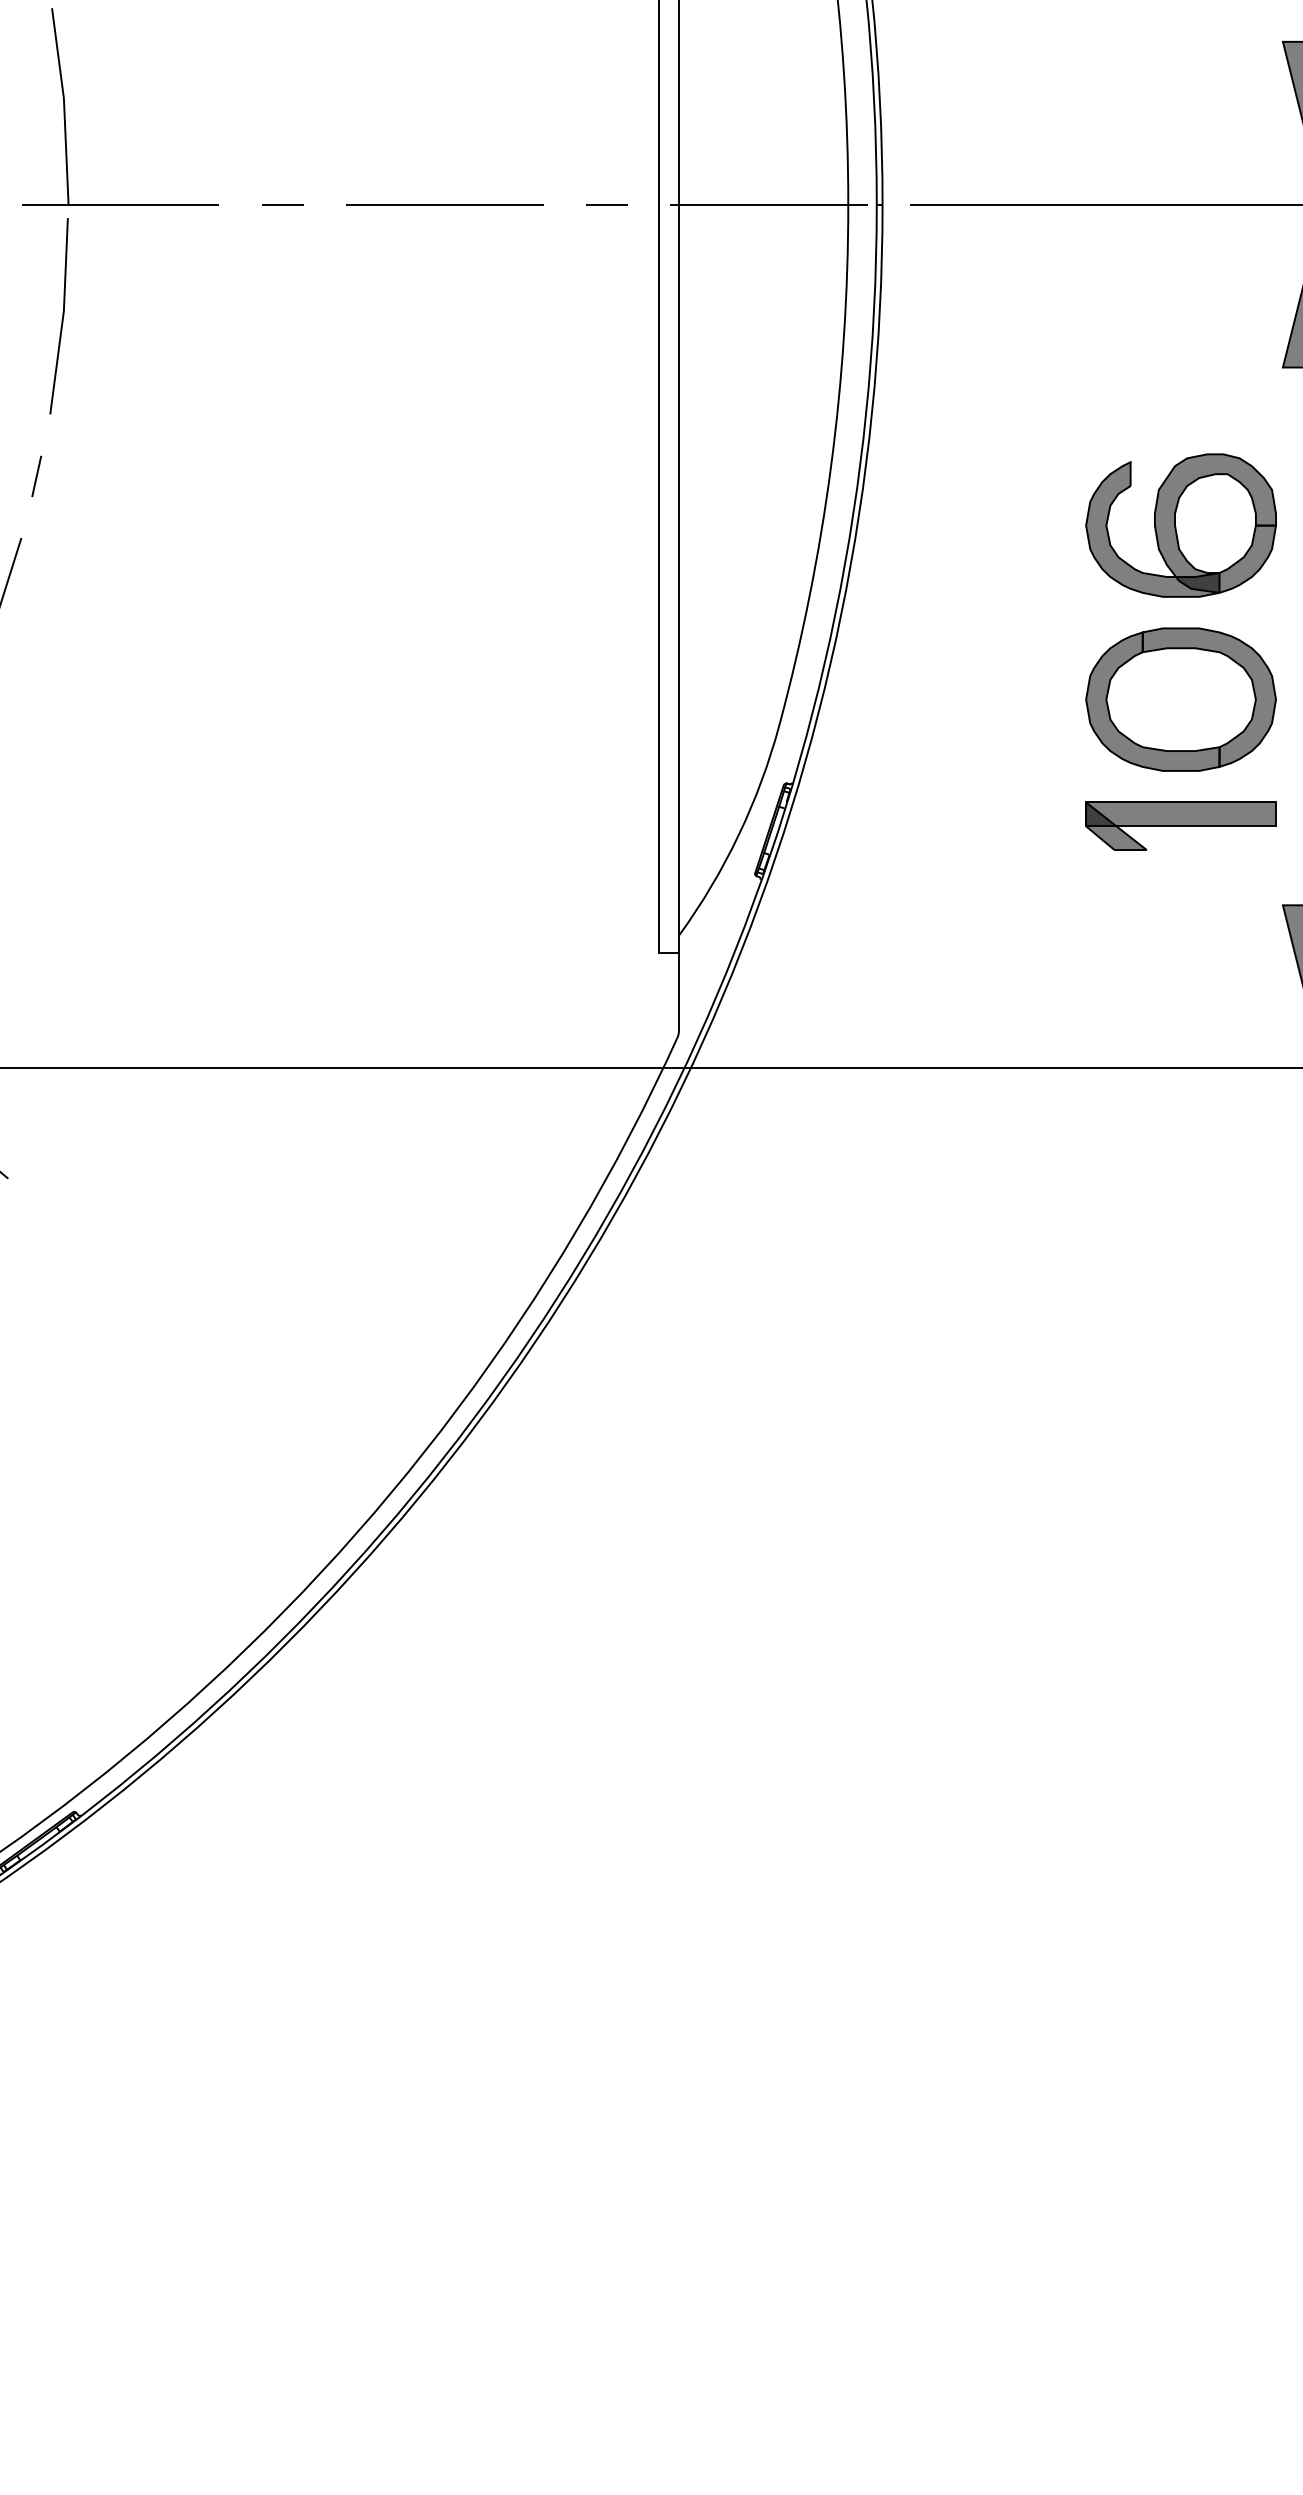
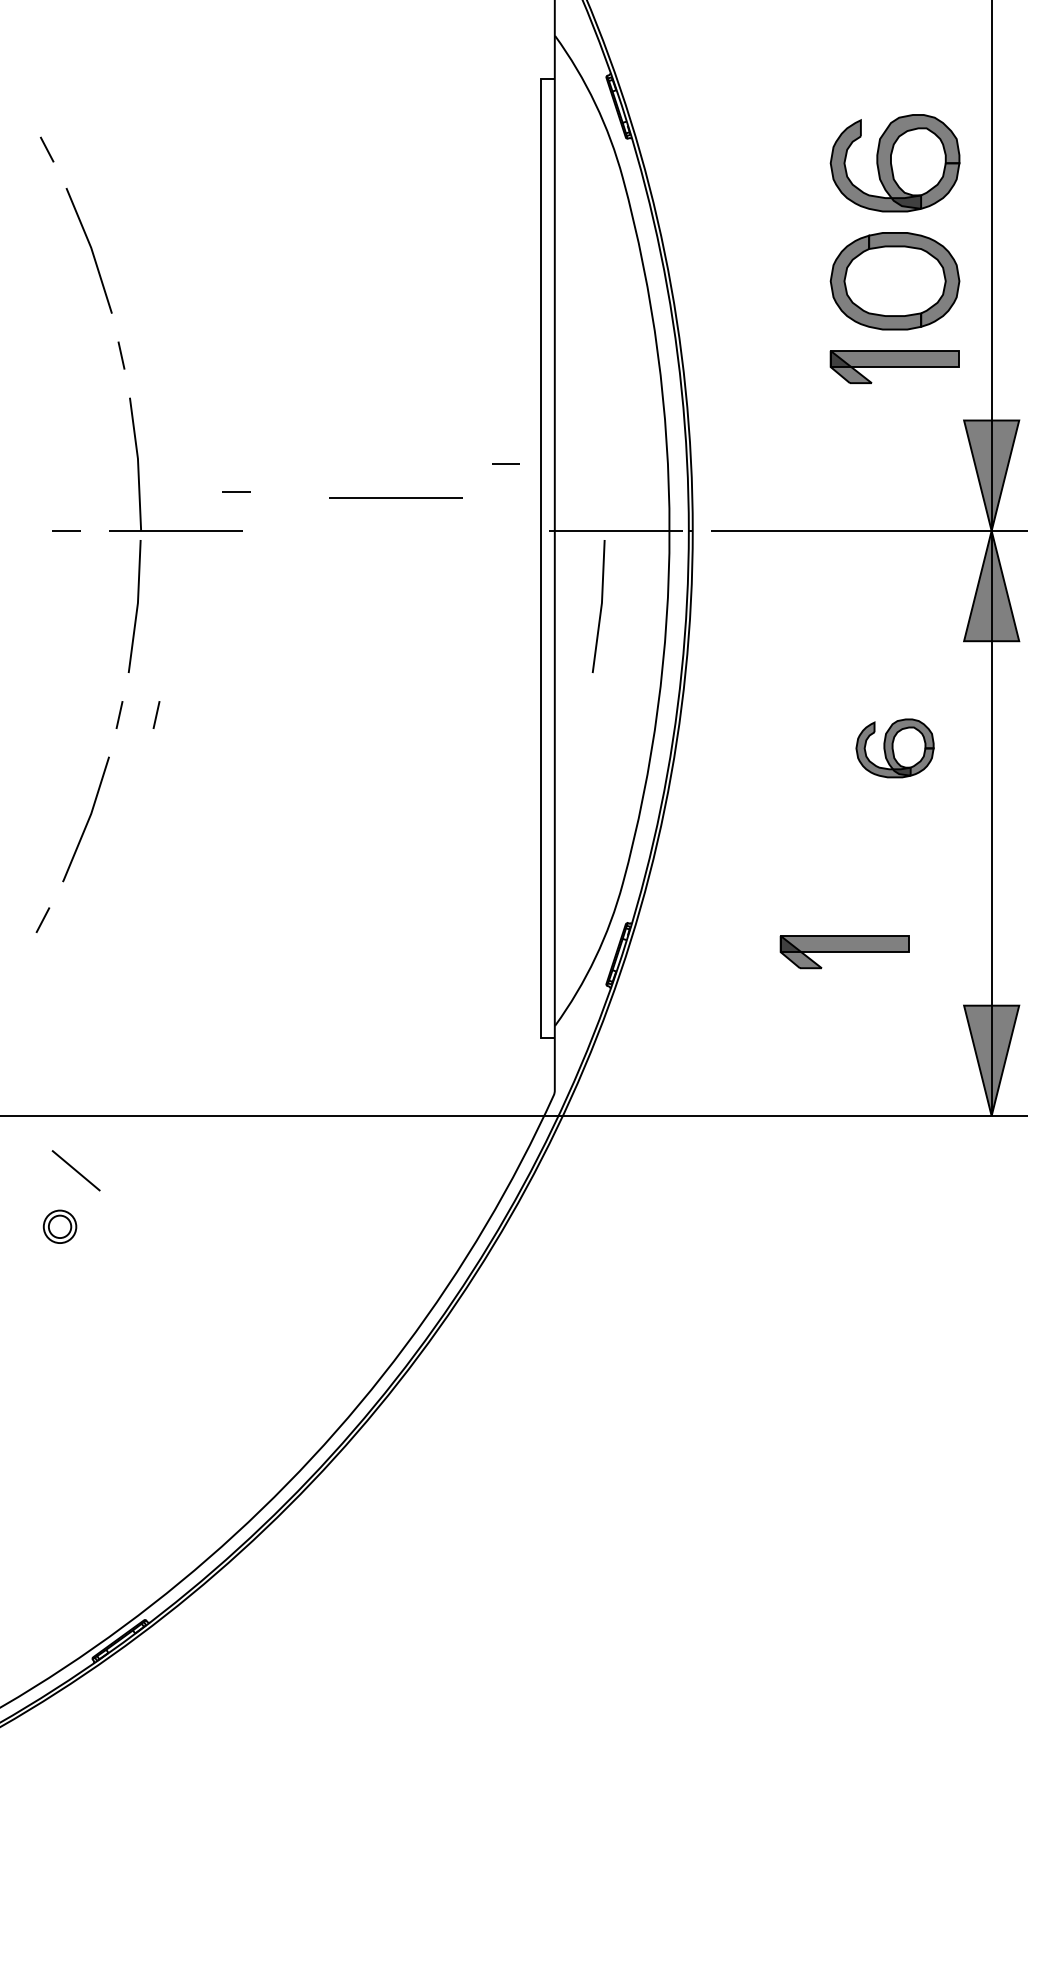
line: (283, 204) -> (236, 491), moved
line: (443, 204) -> (395, 497), moved
line: (606, 204) -> (505, 463), moved
line: (746, 316) -> (600, 606), added
line: (91, 475) -> (156, 714), added
part: (1180, 525) -> (894, 748), size x0.6
part: (1180, 699) -> (894, 866), removed
part: (1180, 826) -> (844, 952), moved

